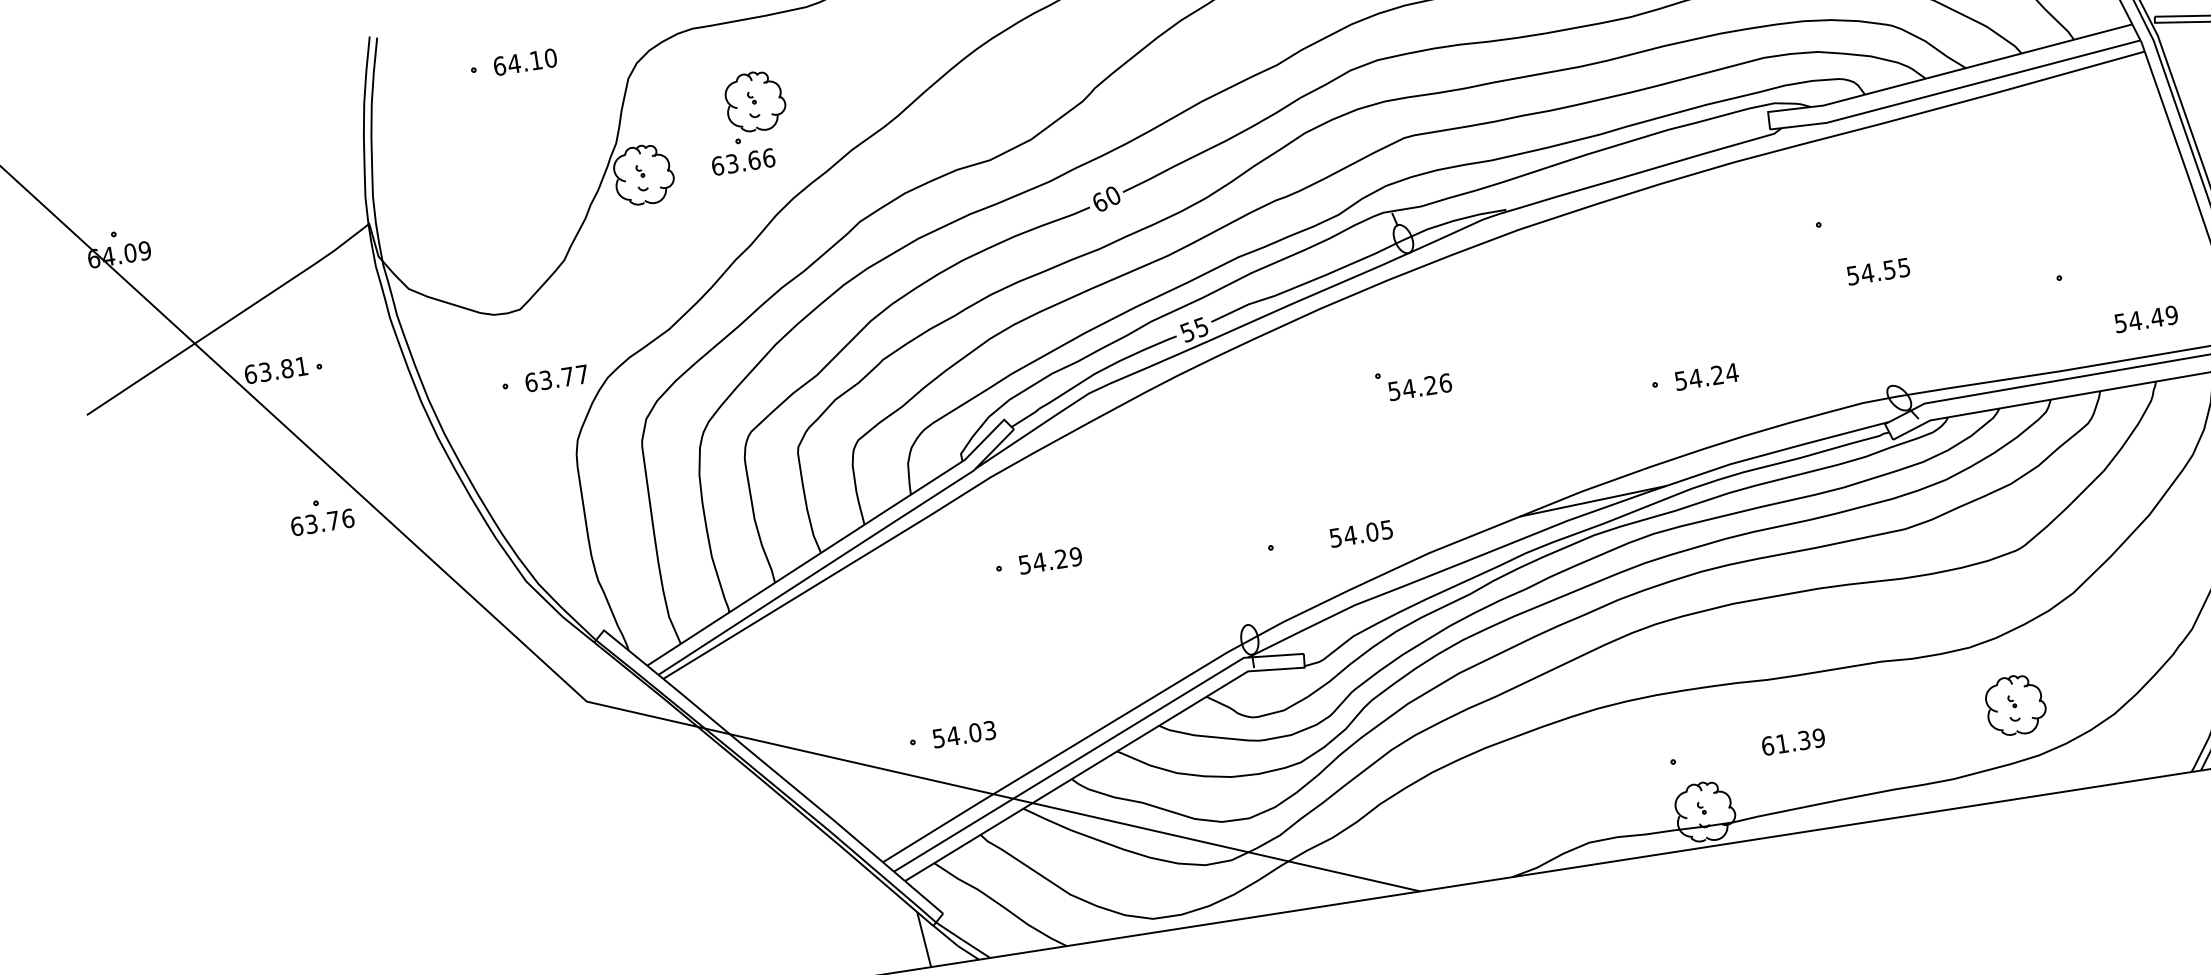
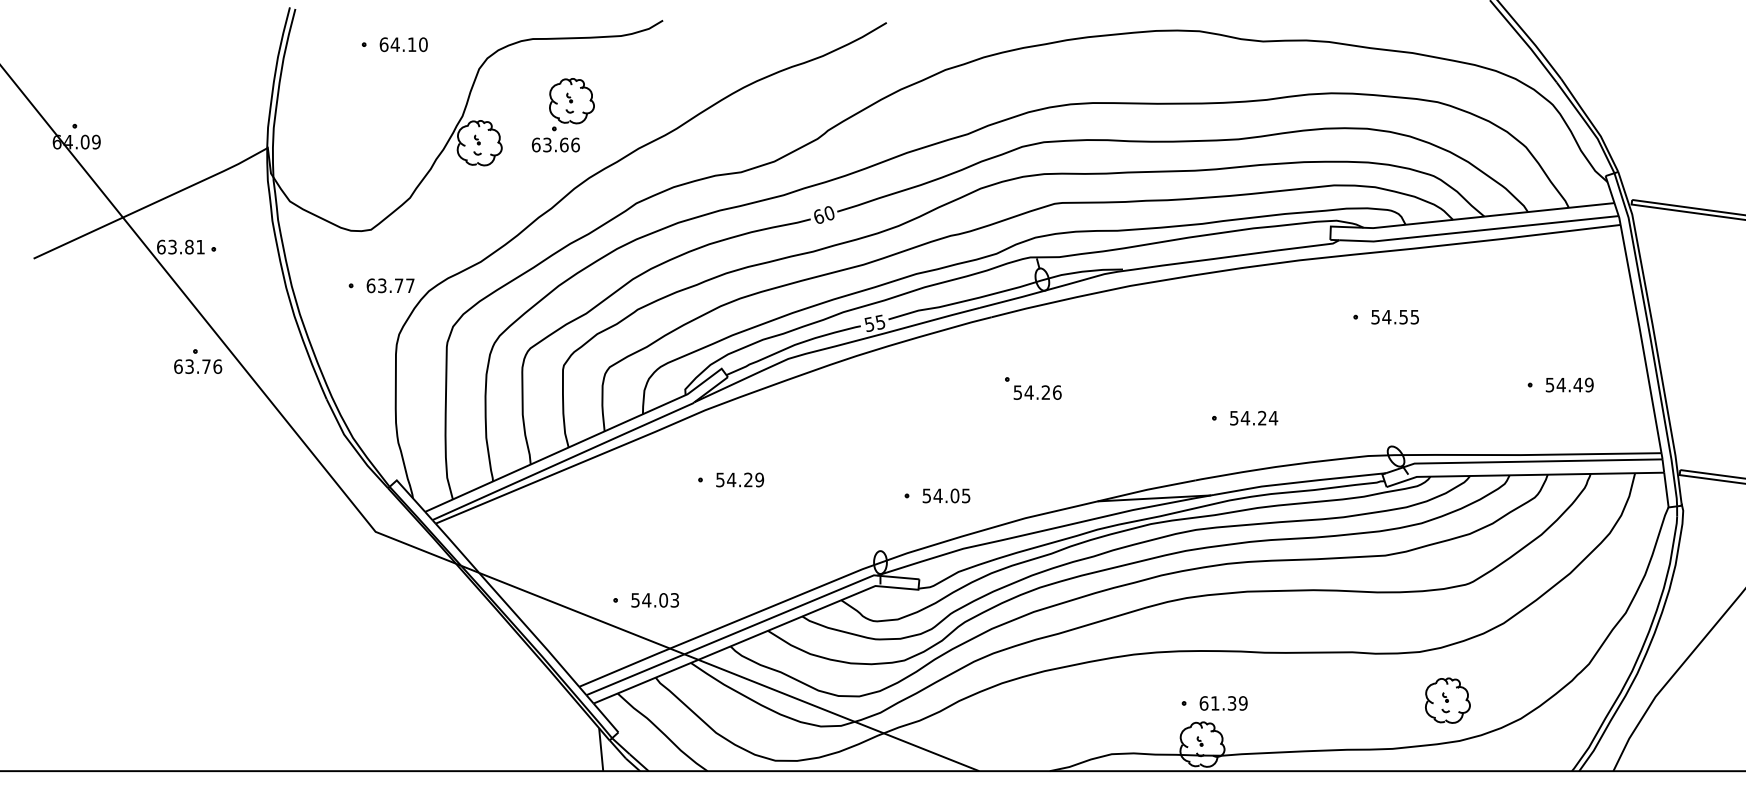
text: (1877, 272) -> (1394, 317), moved
text: (2145, 318) -> (1569, 384), moved
text: (1361, 533) -> (946, 495), moved
text: (1793, 742) -> (1223, 703), moved

